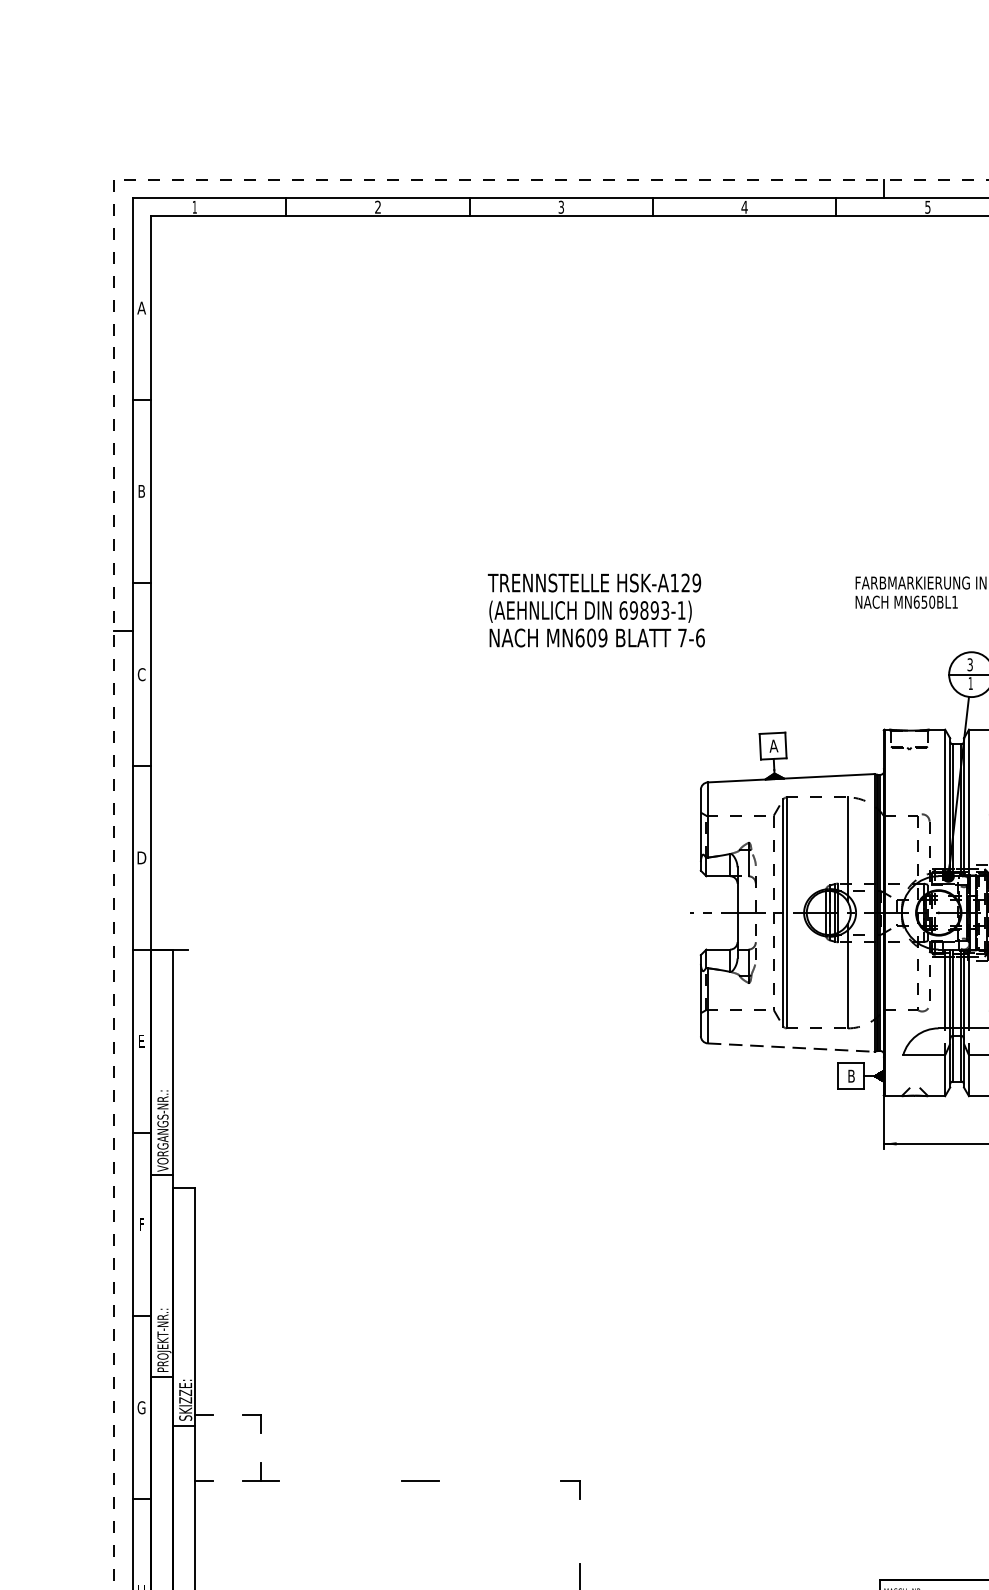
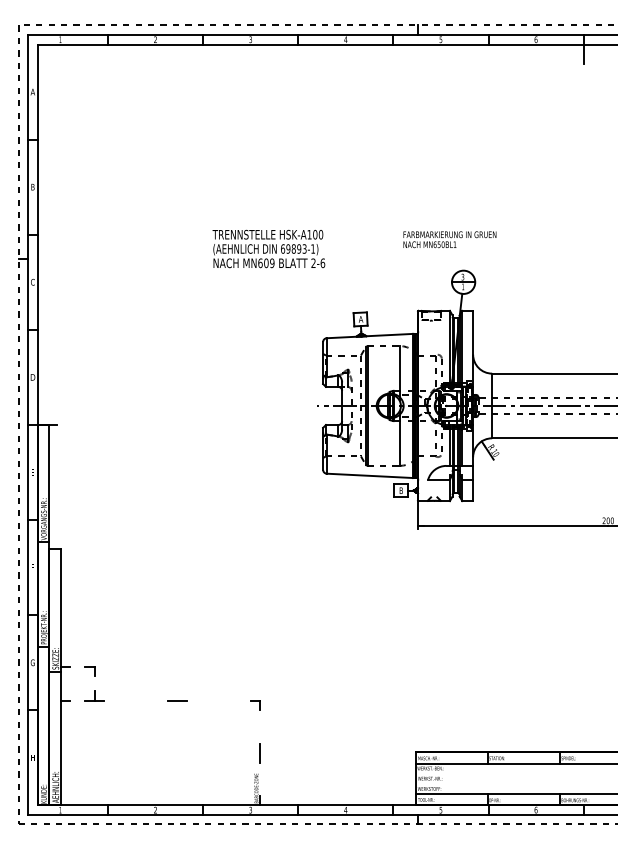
text: (690, 582) -> (317, 234), HSK-A129 -> HSK-A100
text: (682, 636) -> (313, 262), 7-6 -> 2-6
line: (792, 1046) -> (370, 475), dashed -> solid

